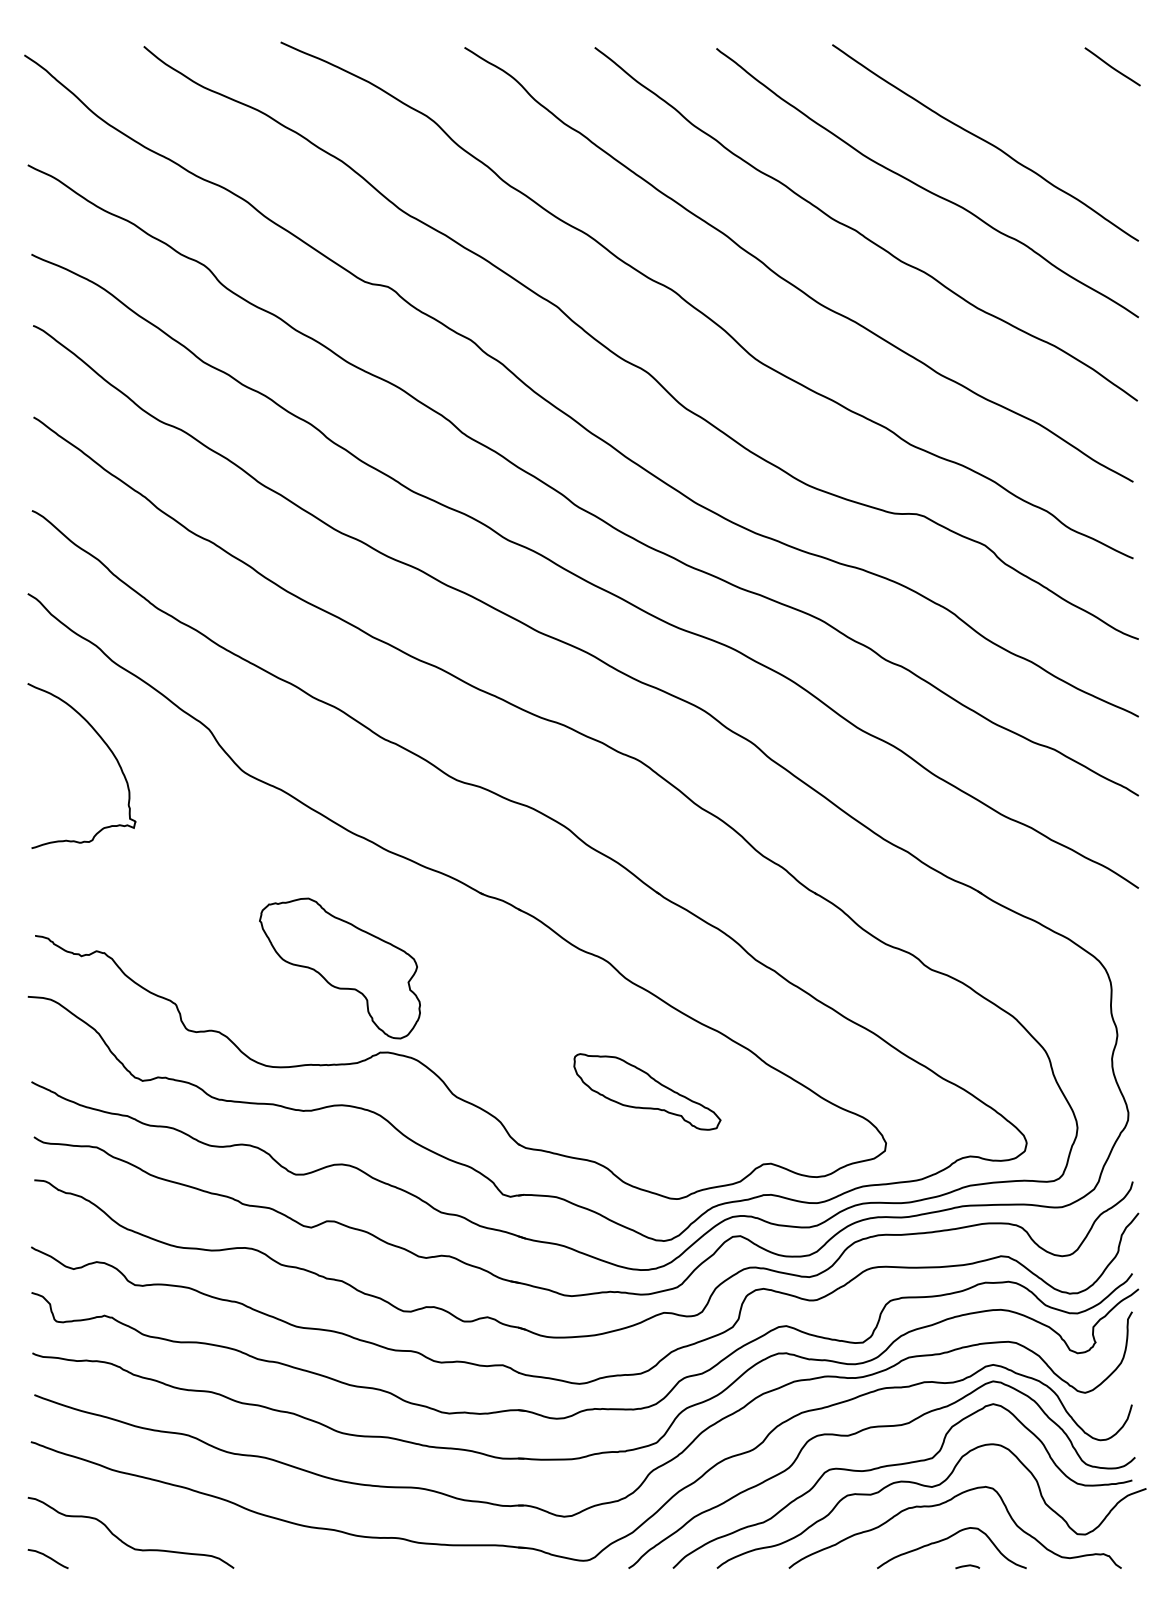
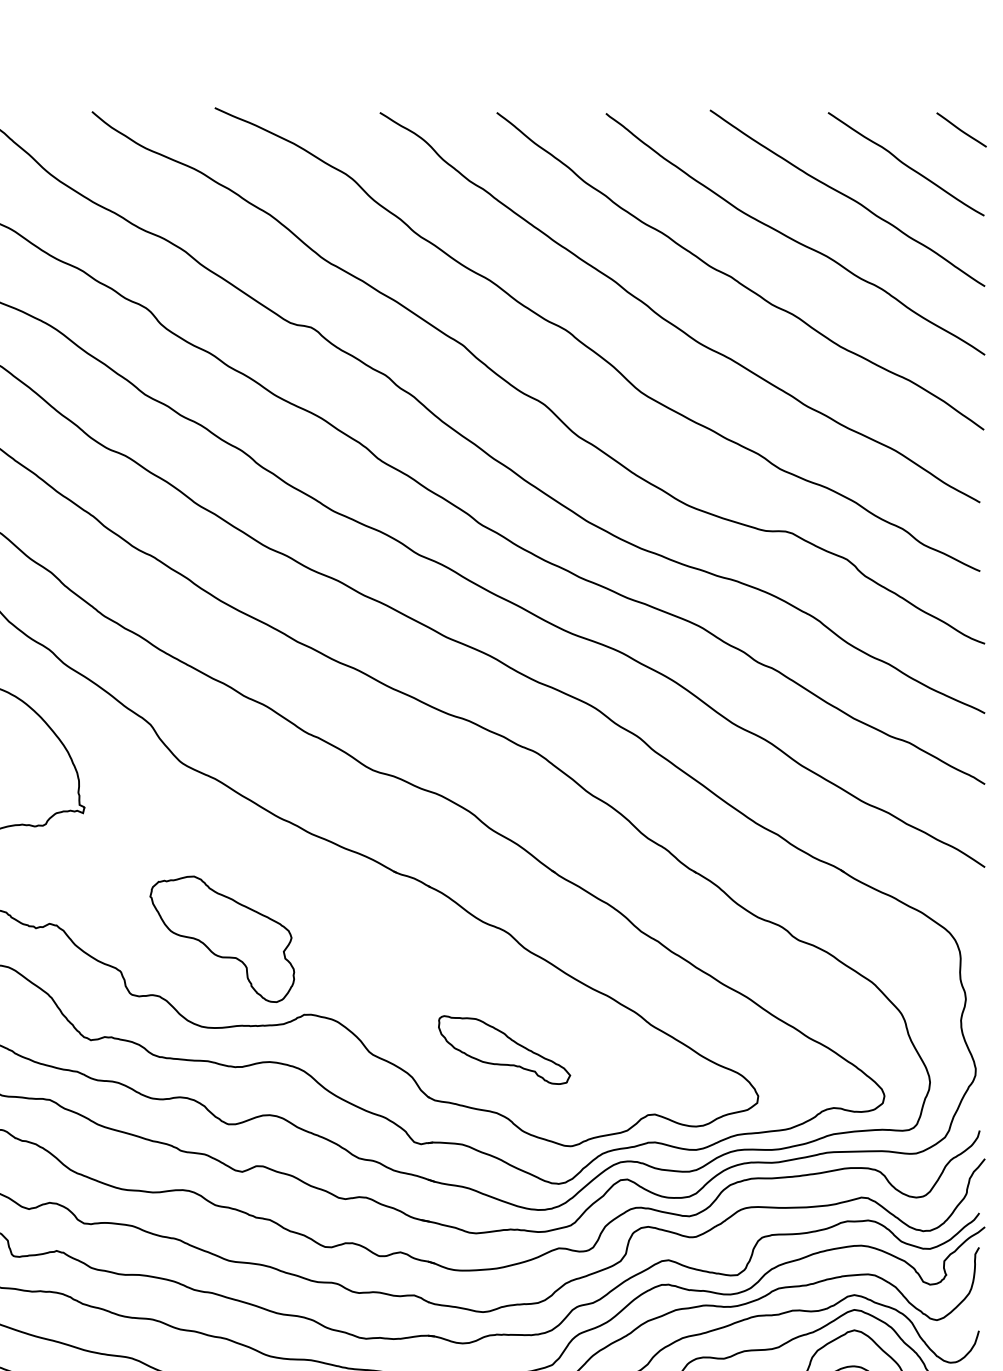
curve: (1050, 105) -> (905, 164), added
part: (339, 968) -> (221, 939), moved
part: (647, 1091) -> (504, 1049), moved

